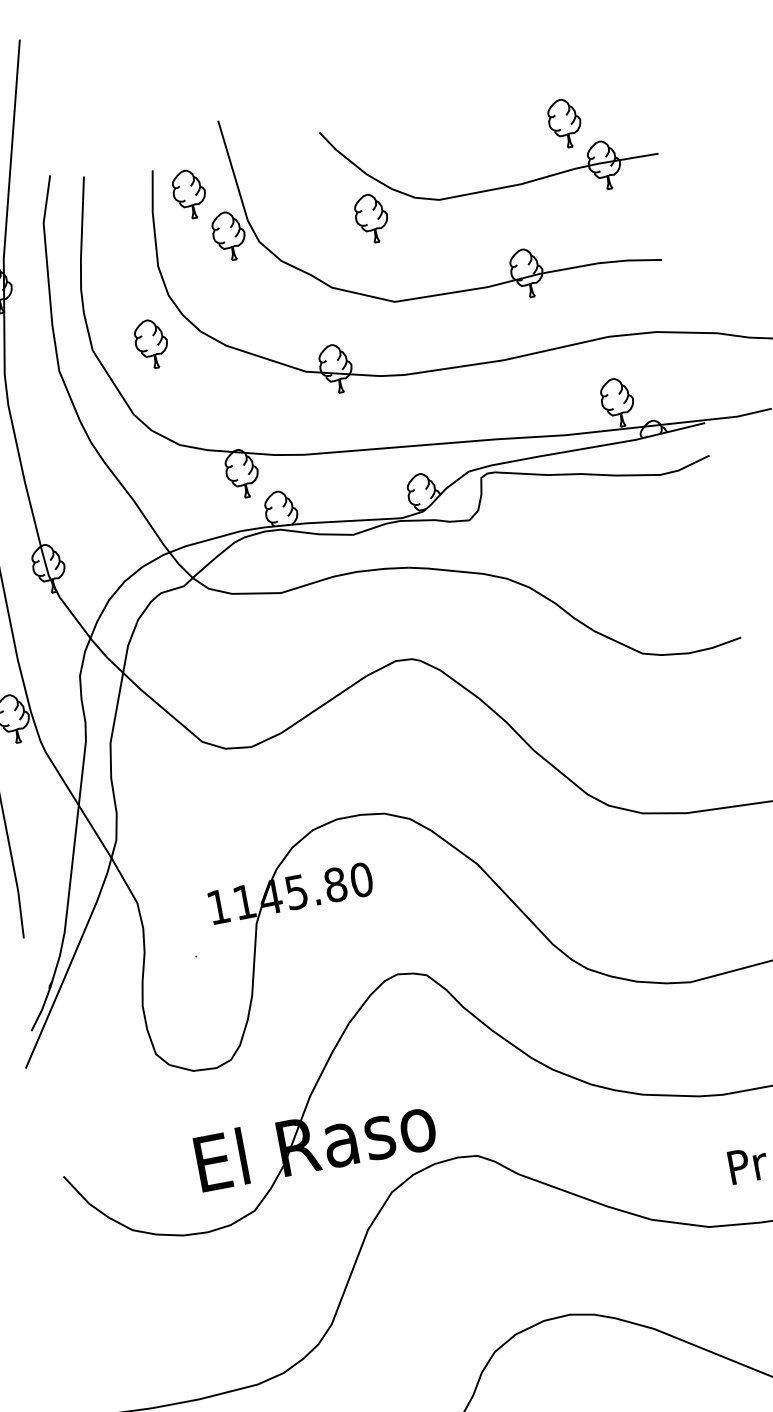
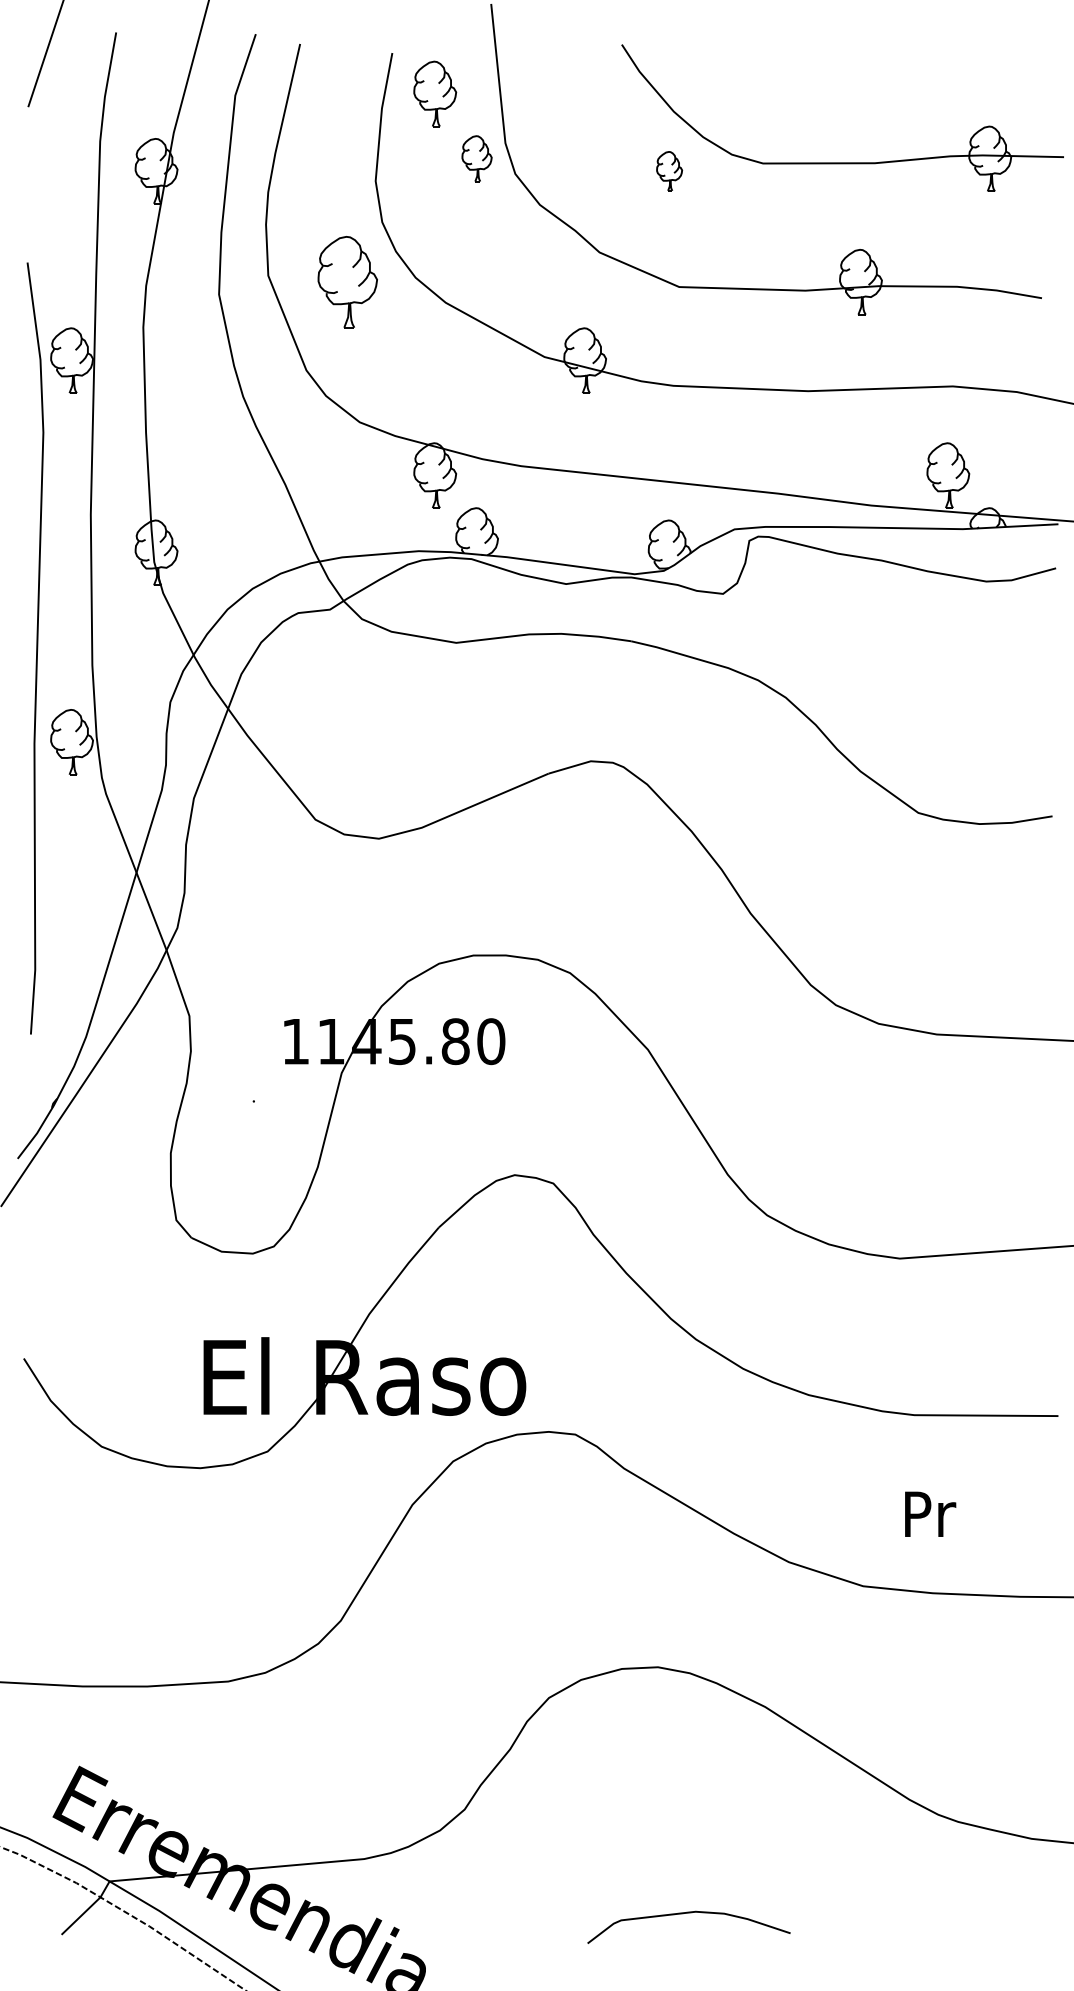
part: (565, 123) -> (948, 93), removed
part: (371, 218) -> (669, 171), size x0.6
part: (228, 235) -> (476, 158), size x0.7
part: (151, 343) -> (347, 281), size x1.4

